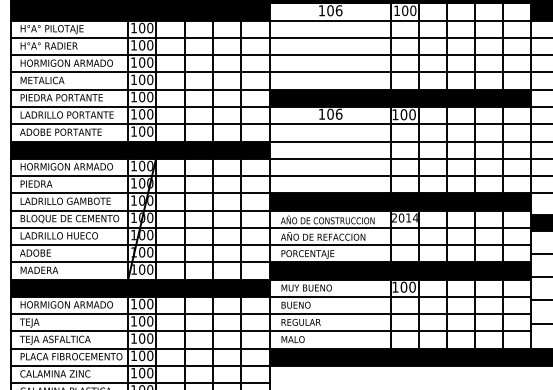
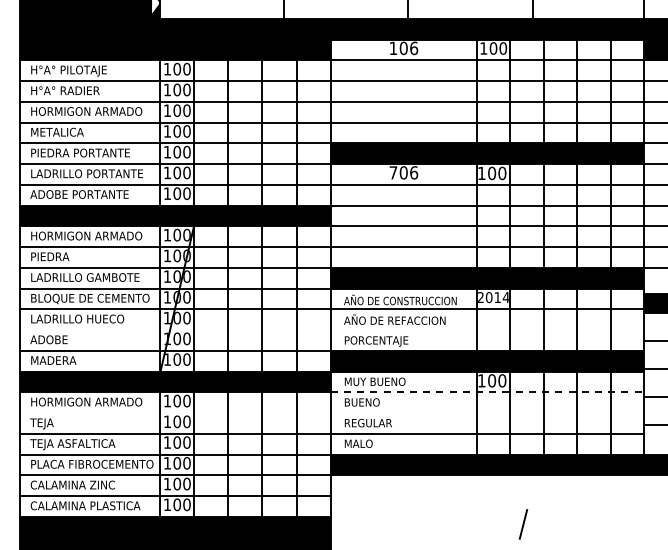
text: (322, 113) -> (393, 172), 106 -> 706
line: (271, 245) -> (332, 330), removed
line: (400, 296) -> (487, 392), solid -> dashed
line: (271, 314) -> (332, 413), removed

